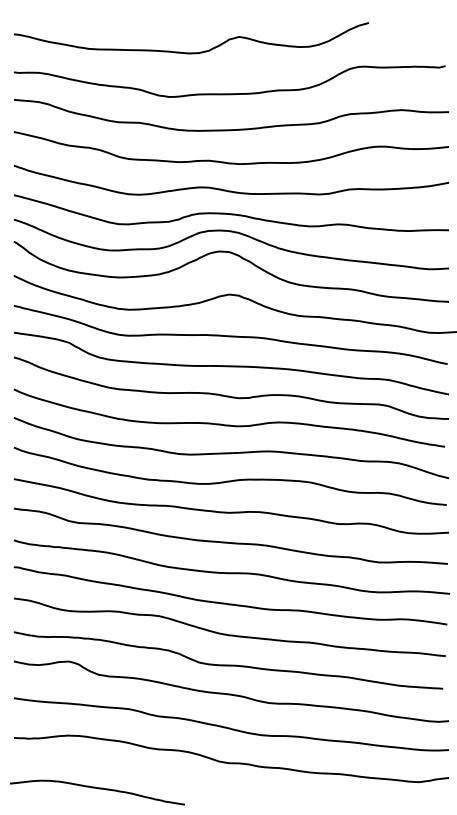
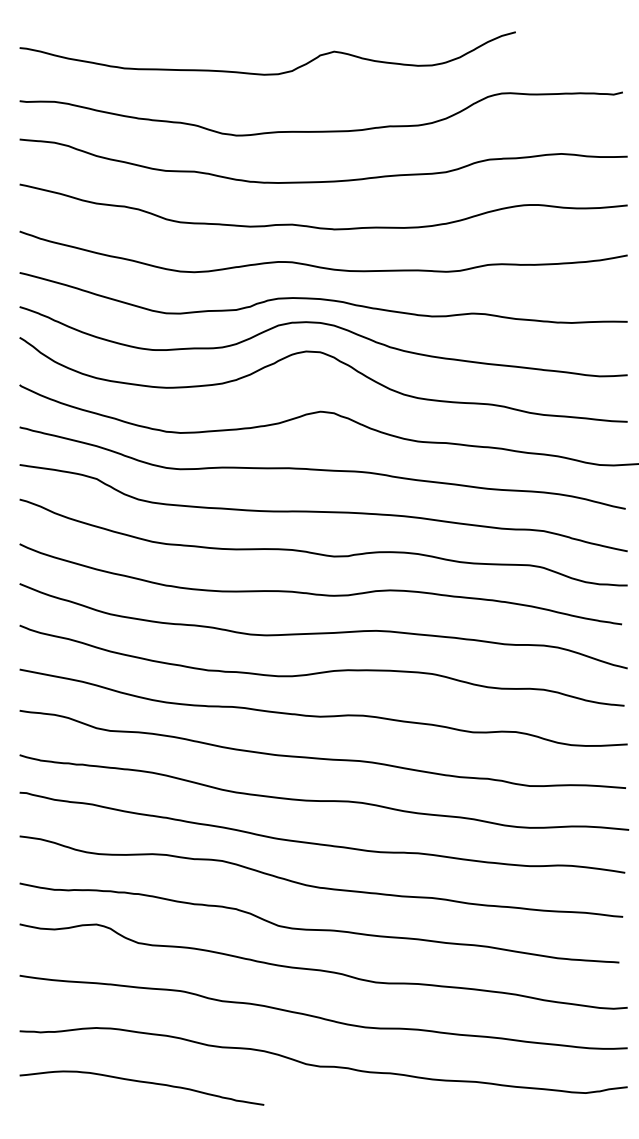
curve: (98, 789) -> (143, 1083), moved

